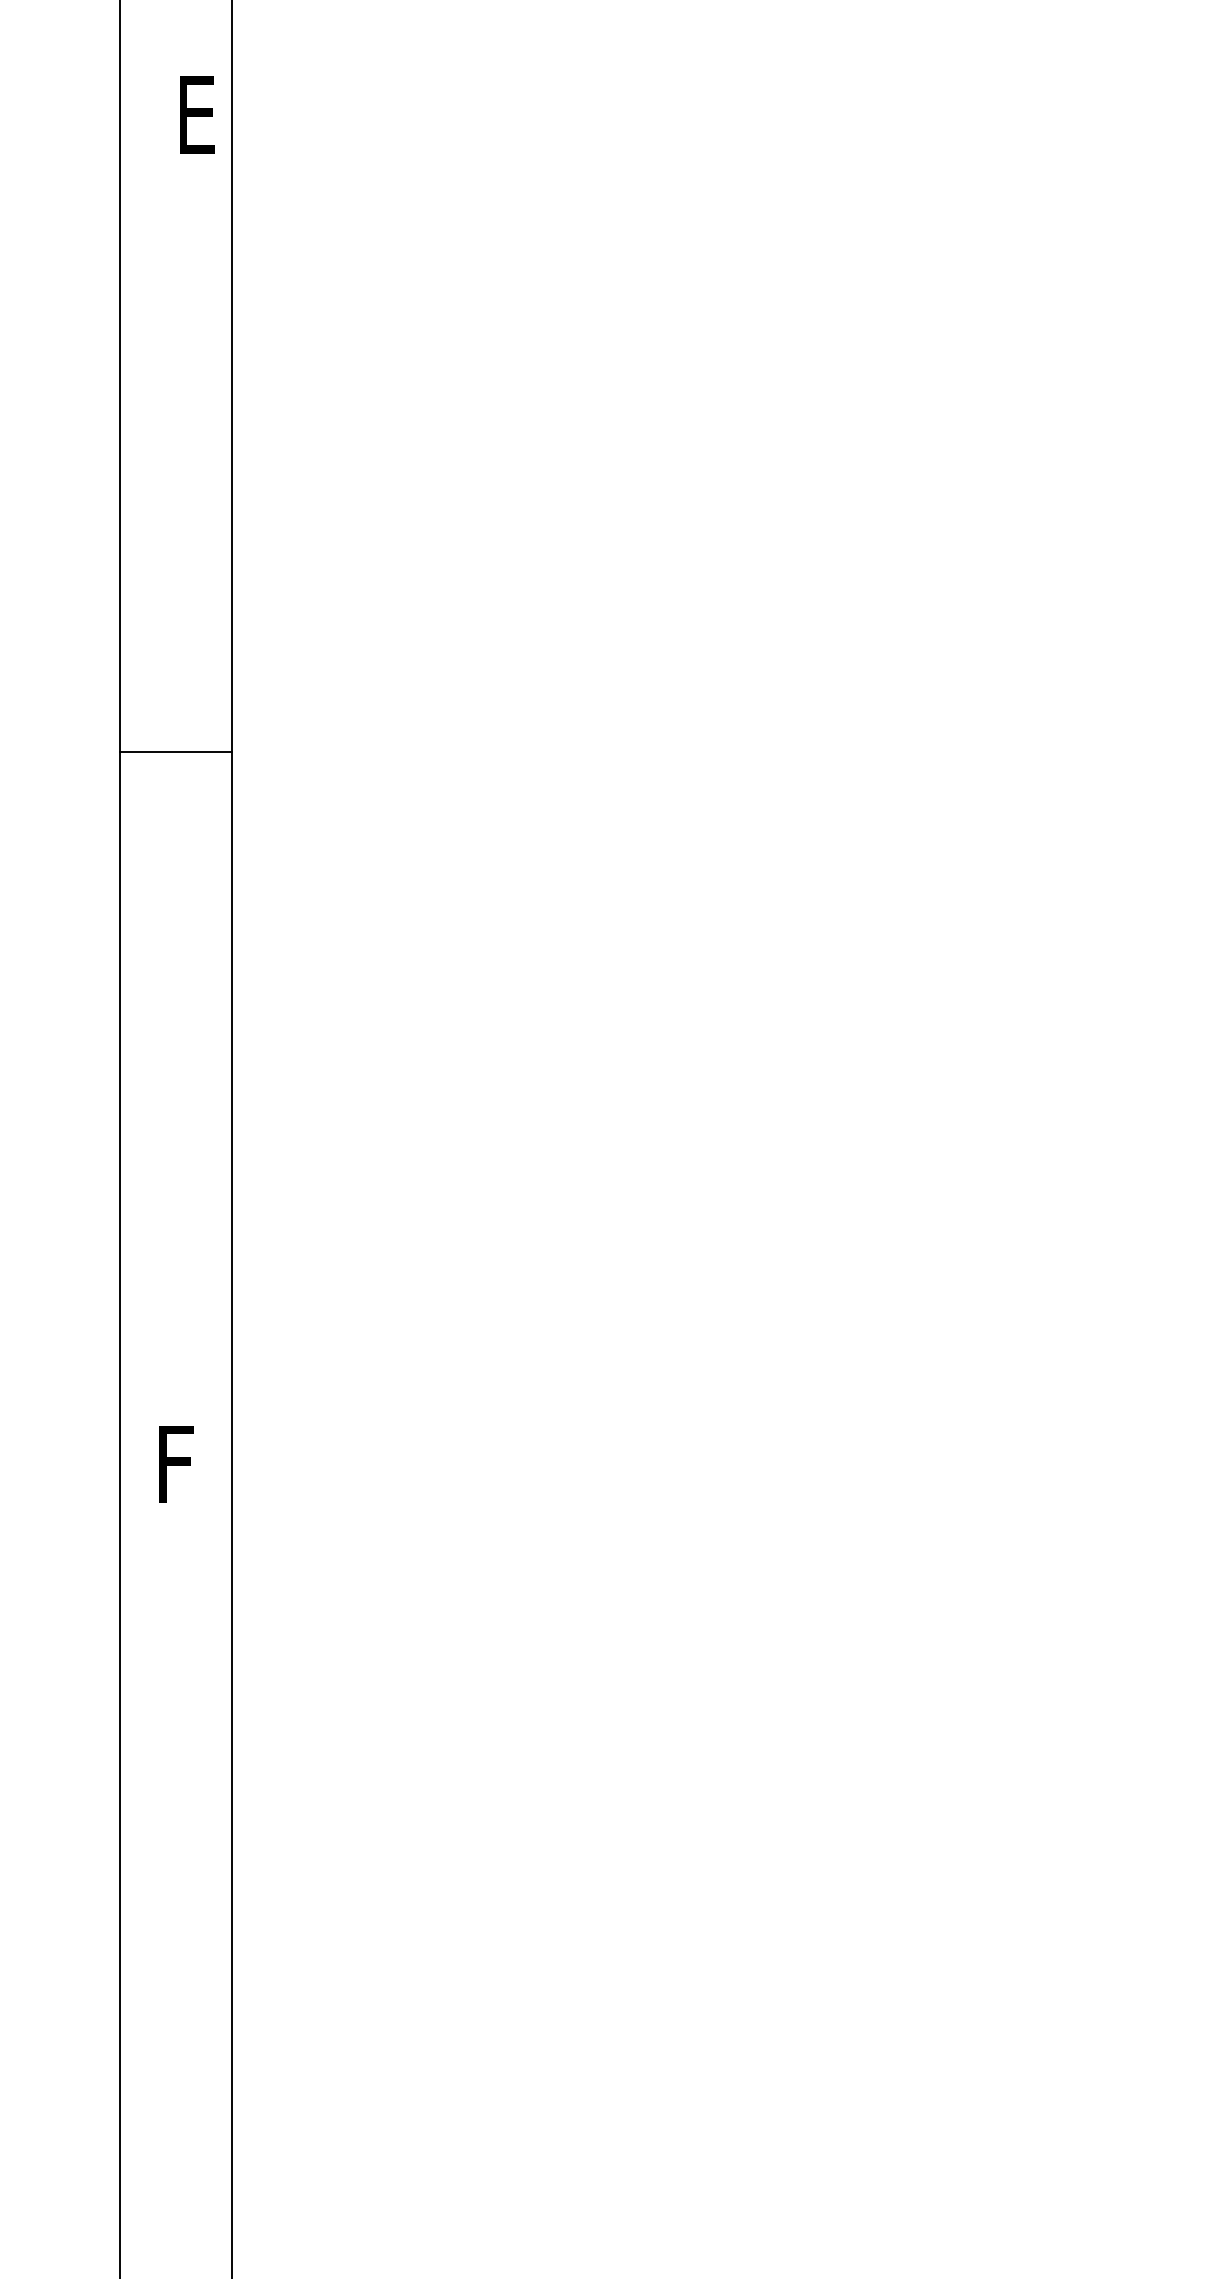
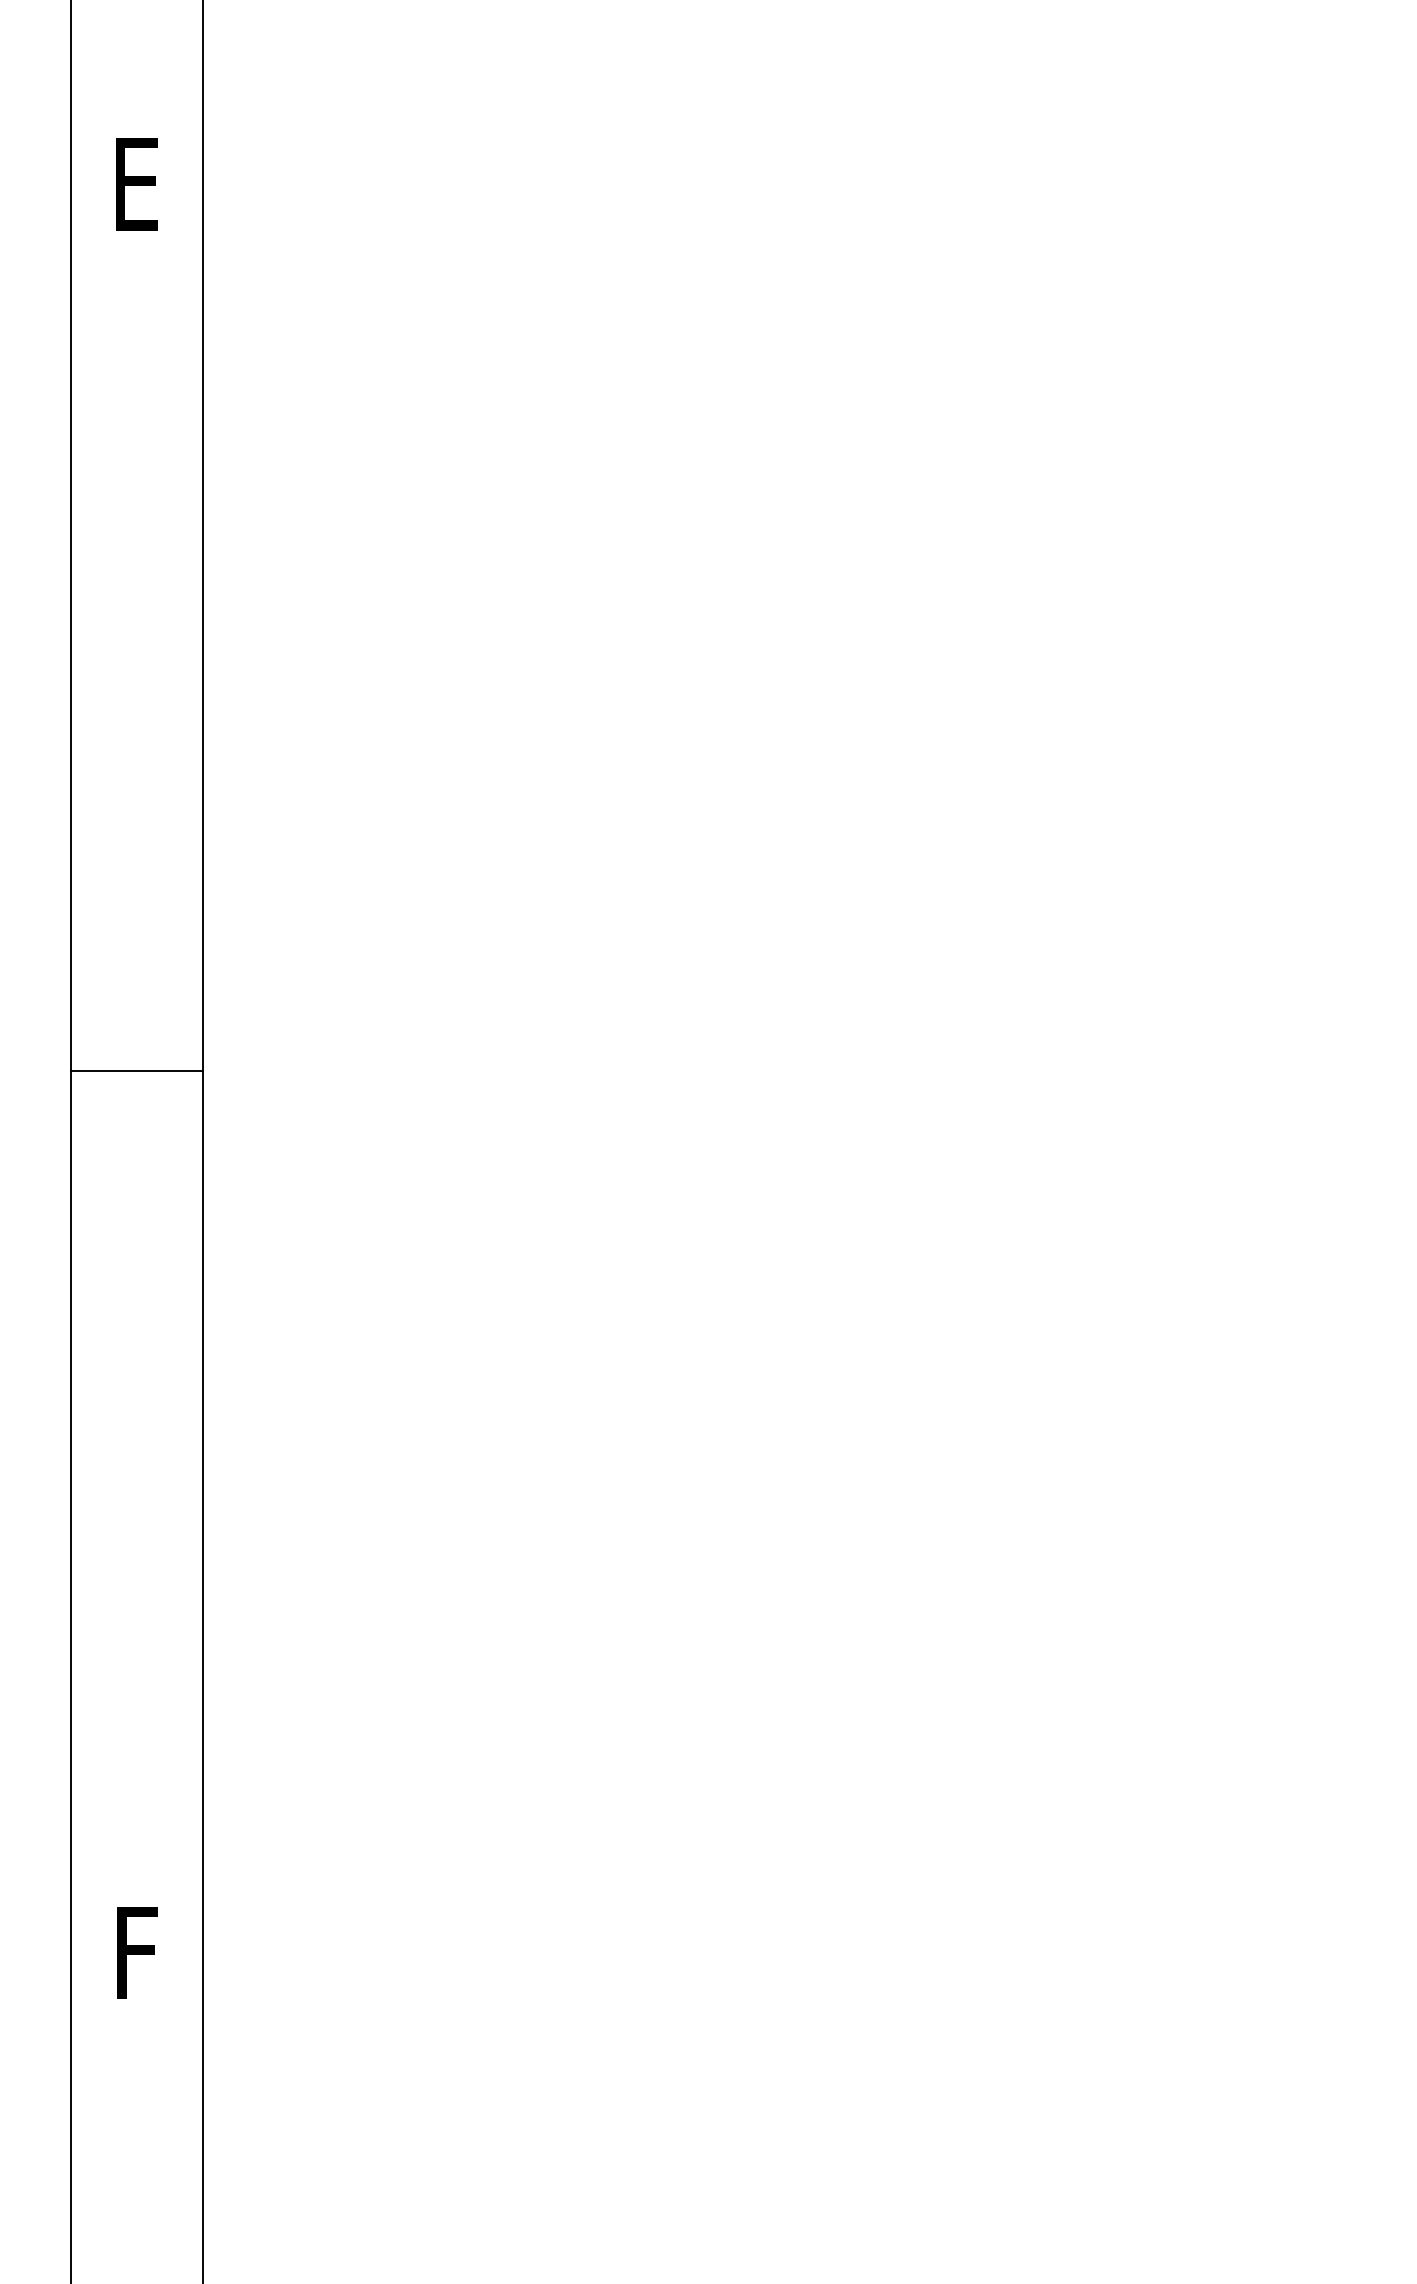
text: (197, 114) -> (137, 183), moved
line: (175, 751) -> (136, 1070), moved
text: (176, 1464) -> (137, 1953), moved

